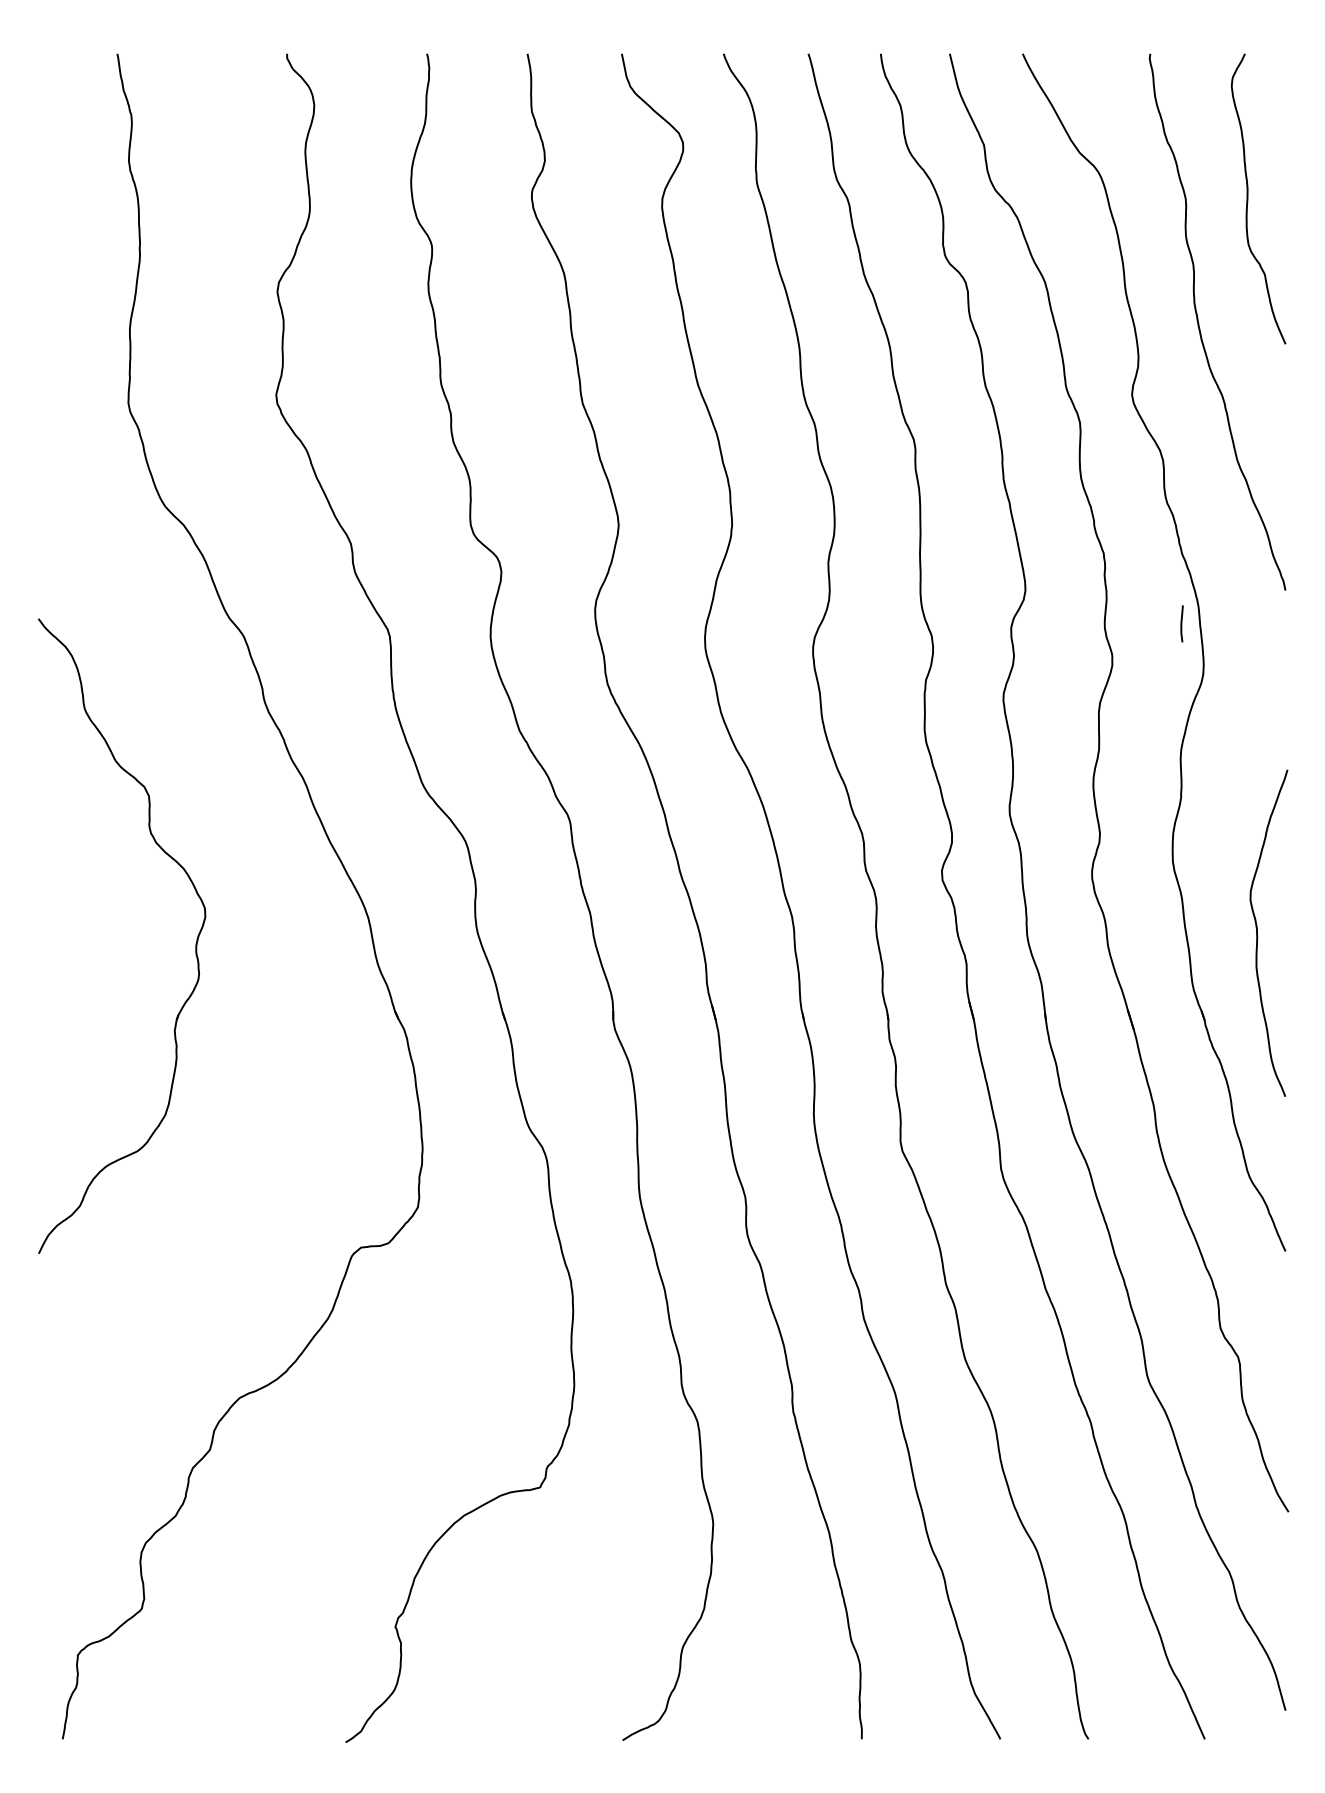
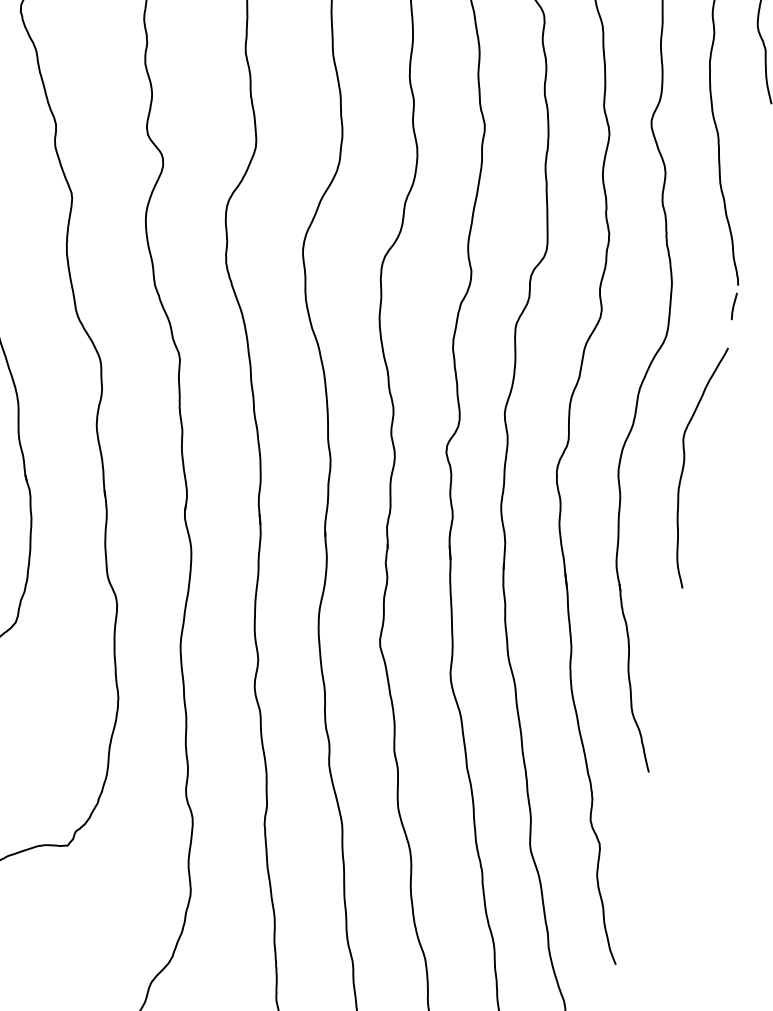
line: (1181, 623) -> (733, 306), moved
curve: (1258, 936) -> (684, 466), moved

